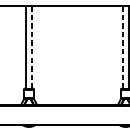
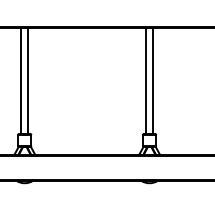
line: (31, 47) -> (28, 80), dashed -> solid
line: (123, 47) -> (146, 80), dashed -> solid

